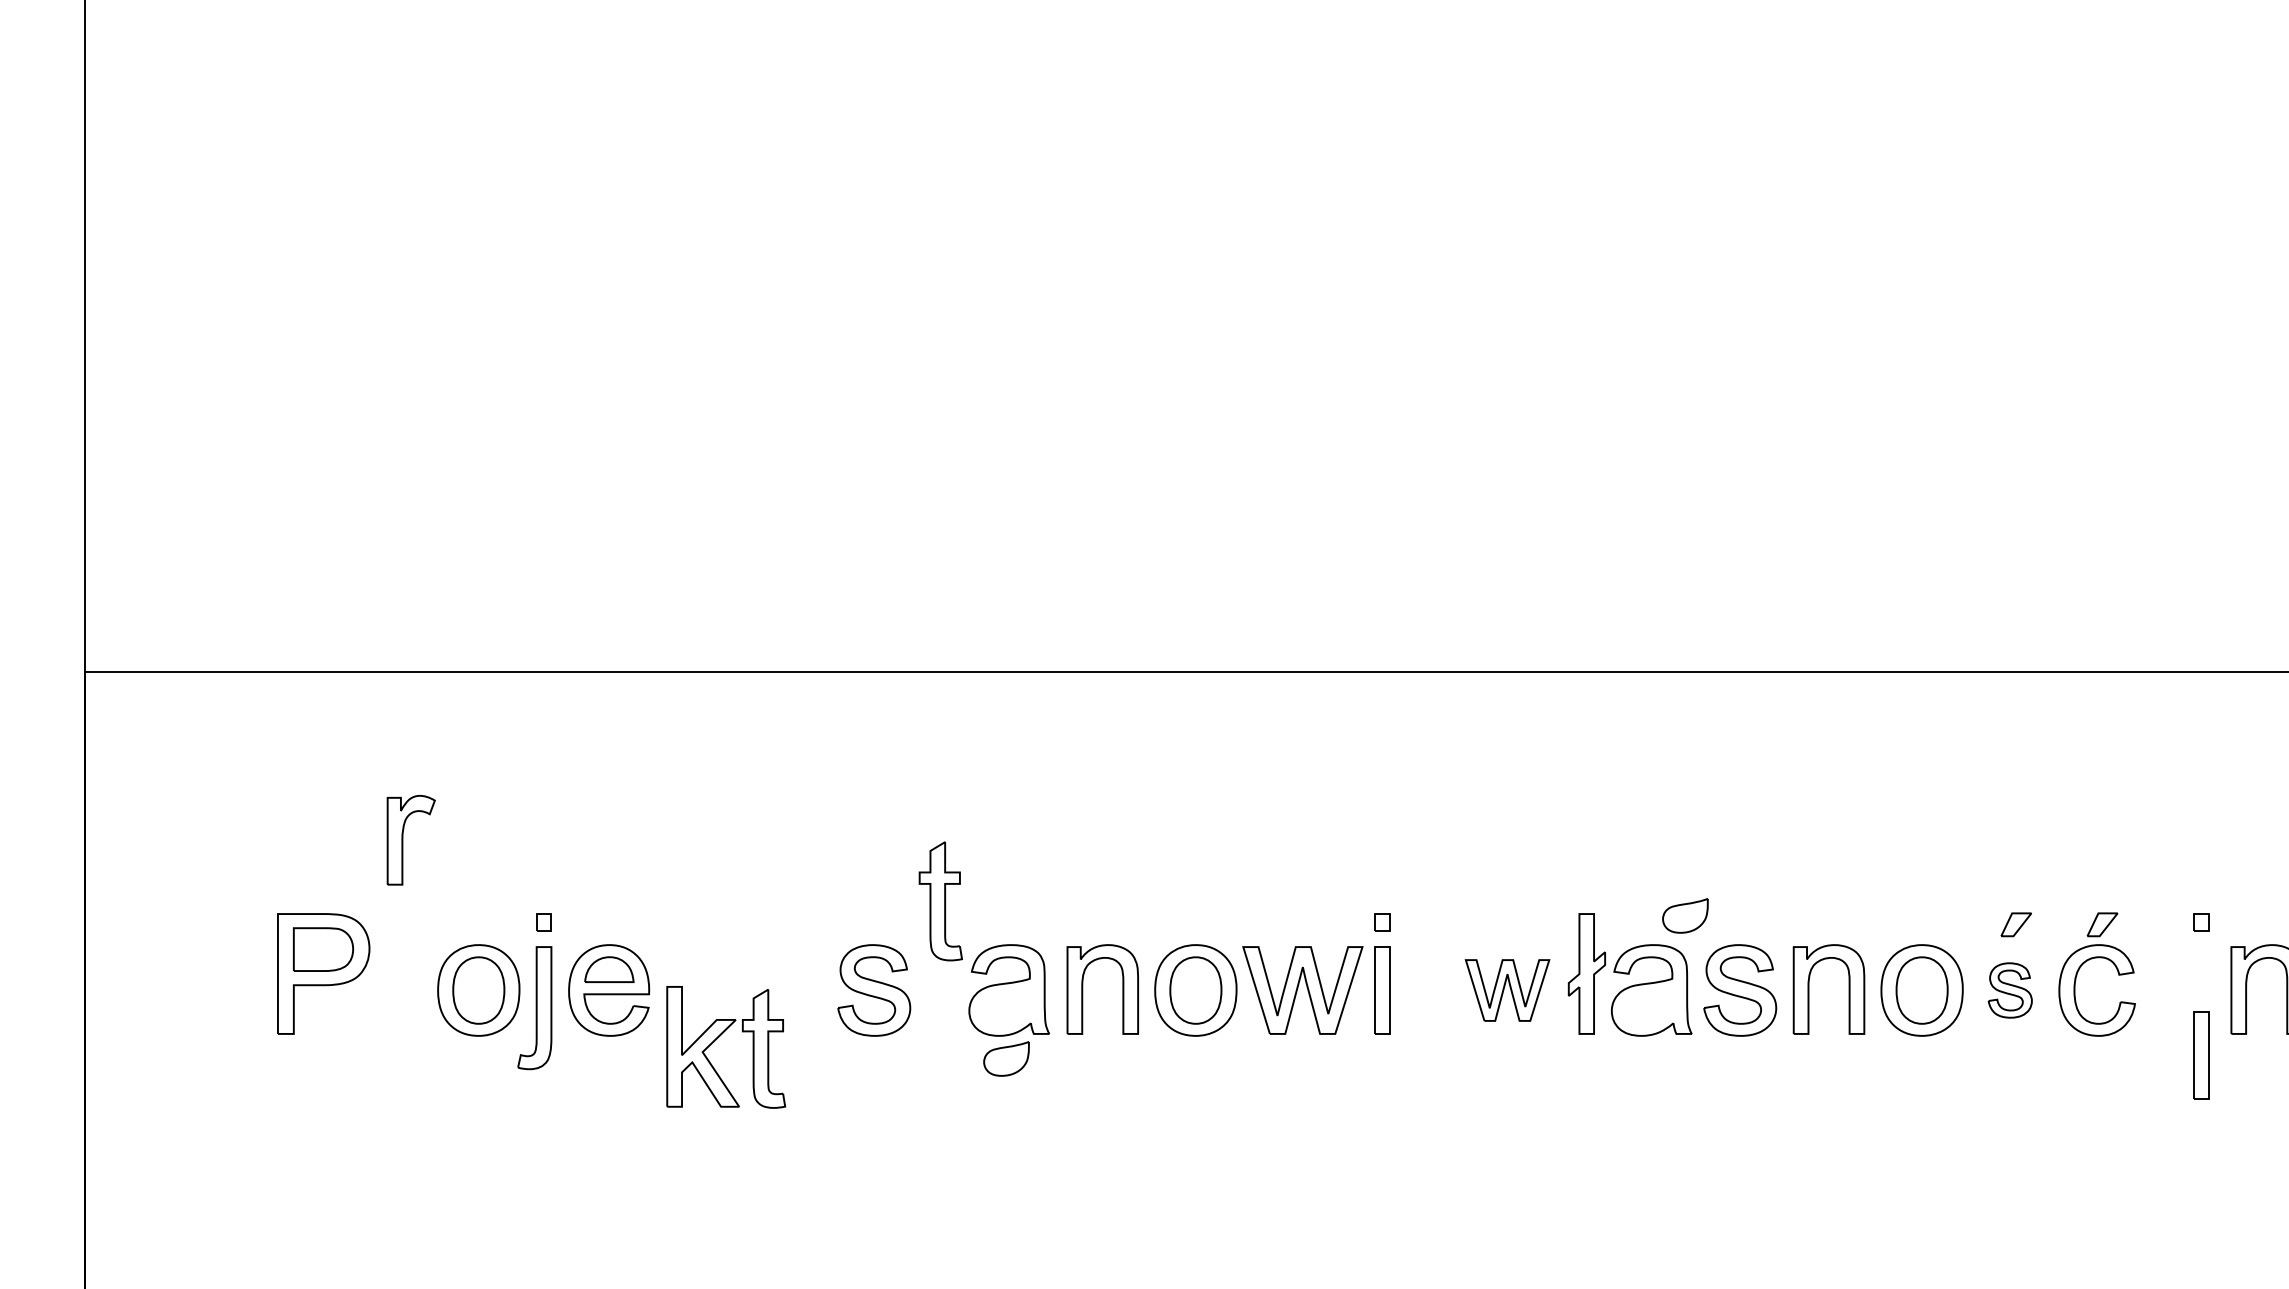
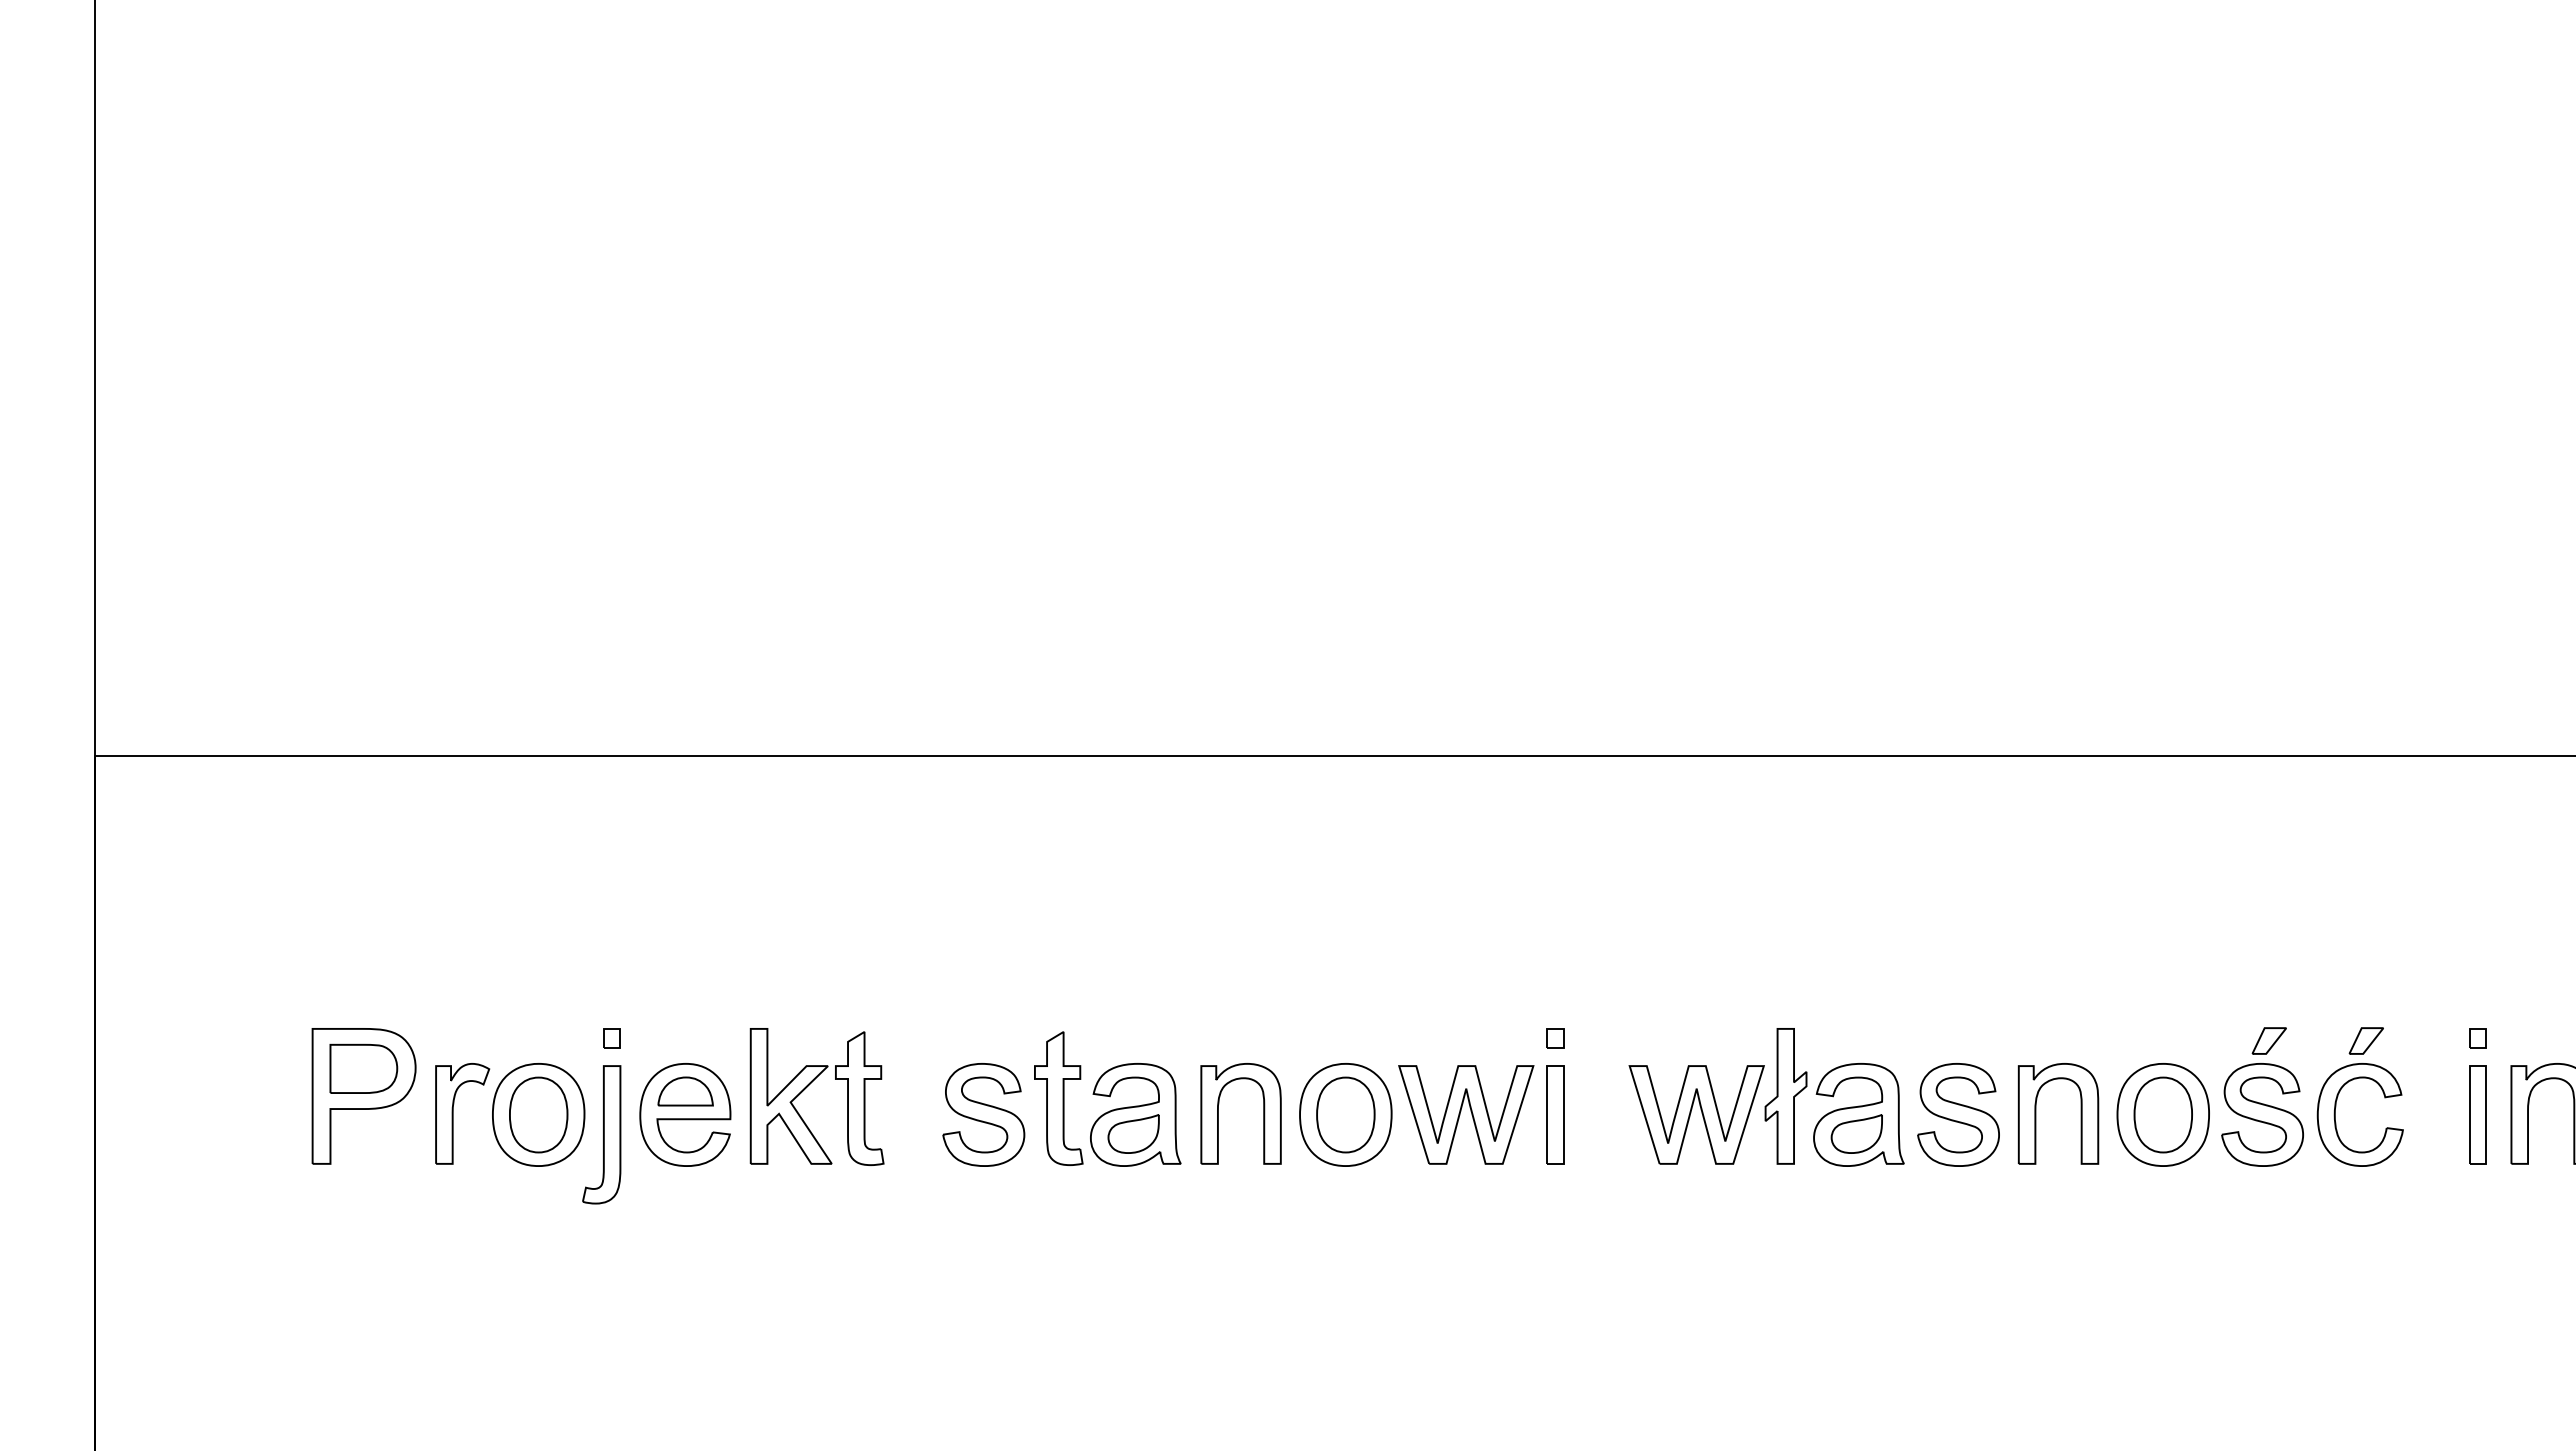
part: (403, 839) -> (453, 1113), moved
part: (940, 901) -> (1058, 1098), moved
part: (1685, 915) -> (1856, 1133), moved
part: (1507, 990) -> (1696, 1114), size x1.43
part: (2010, 990) -> (2262, 1114), size x1.67
part: (717, 1038) -> (807, 1087), moved
part: (2201, 1054) -> (2477, 1114), moved
part: (1006, 1058) -> (1133, 1133), moved

